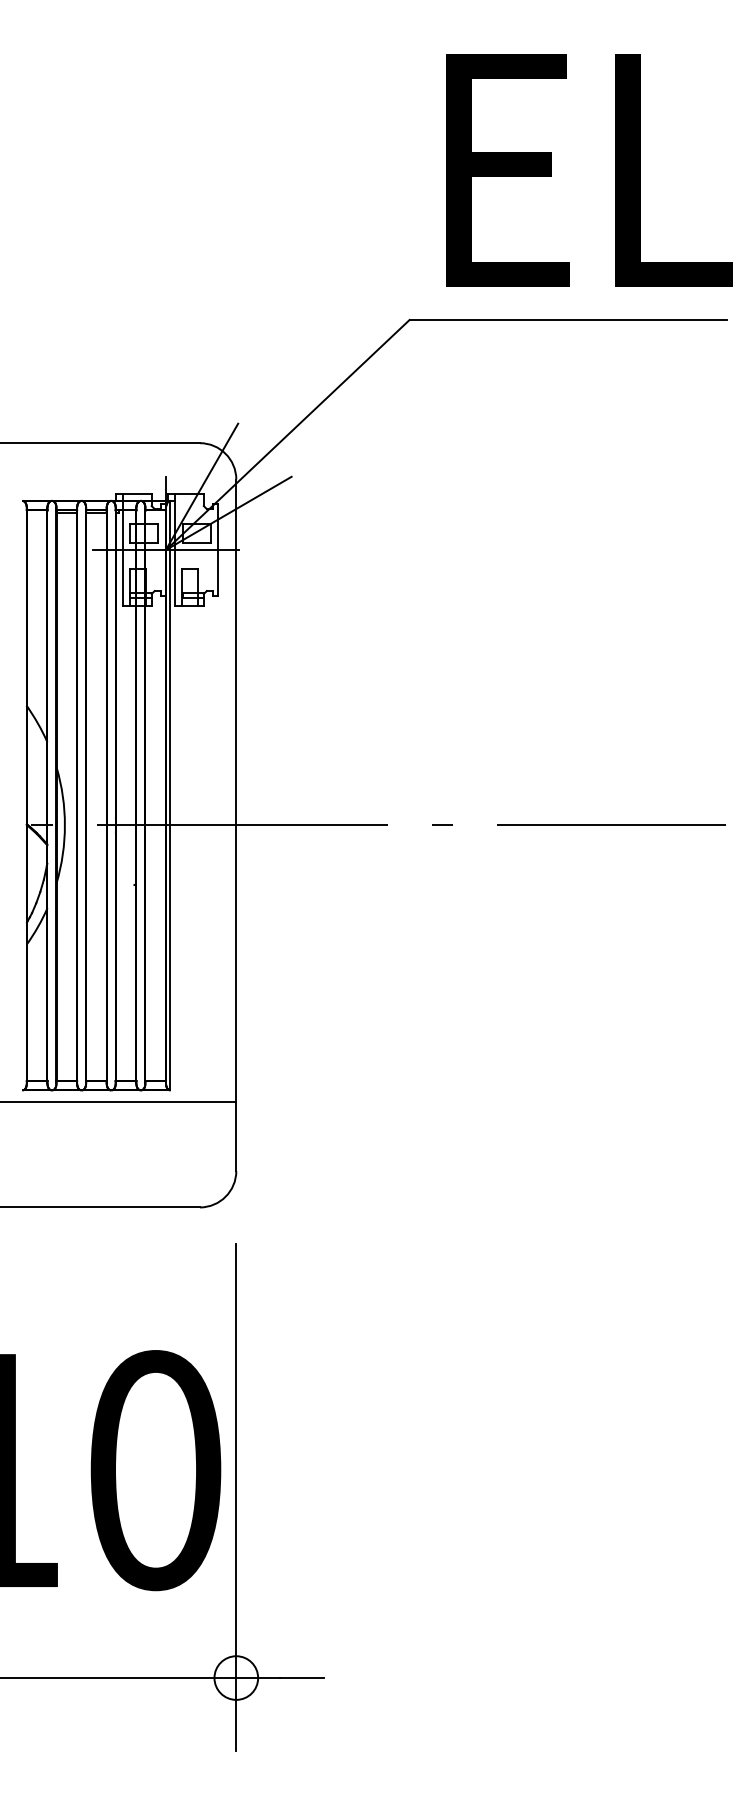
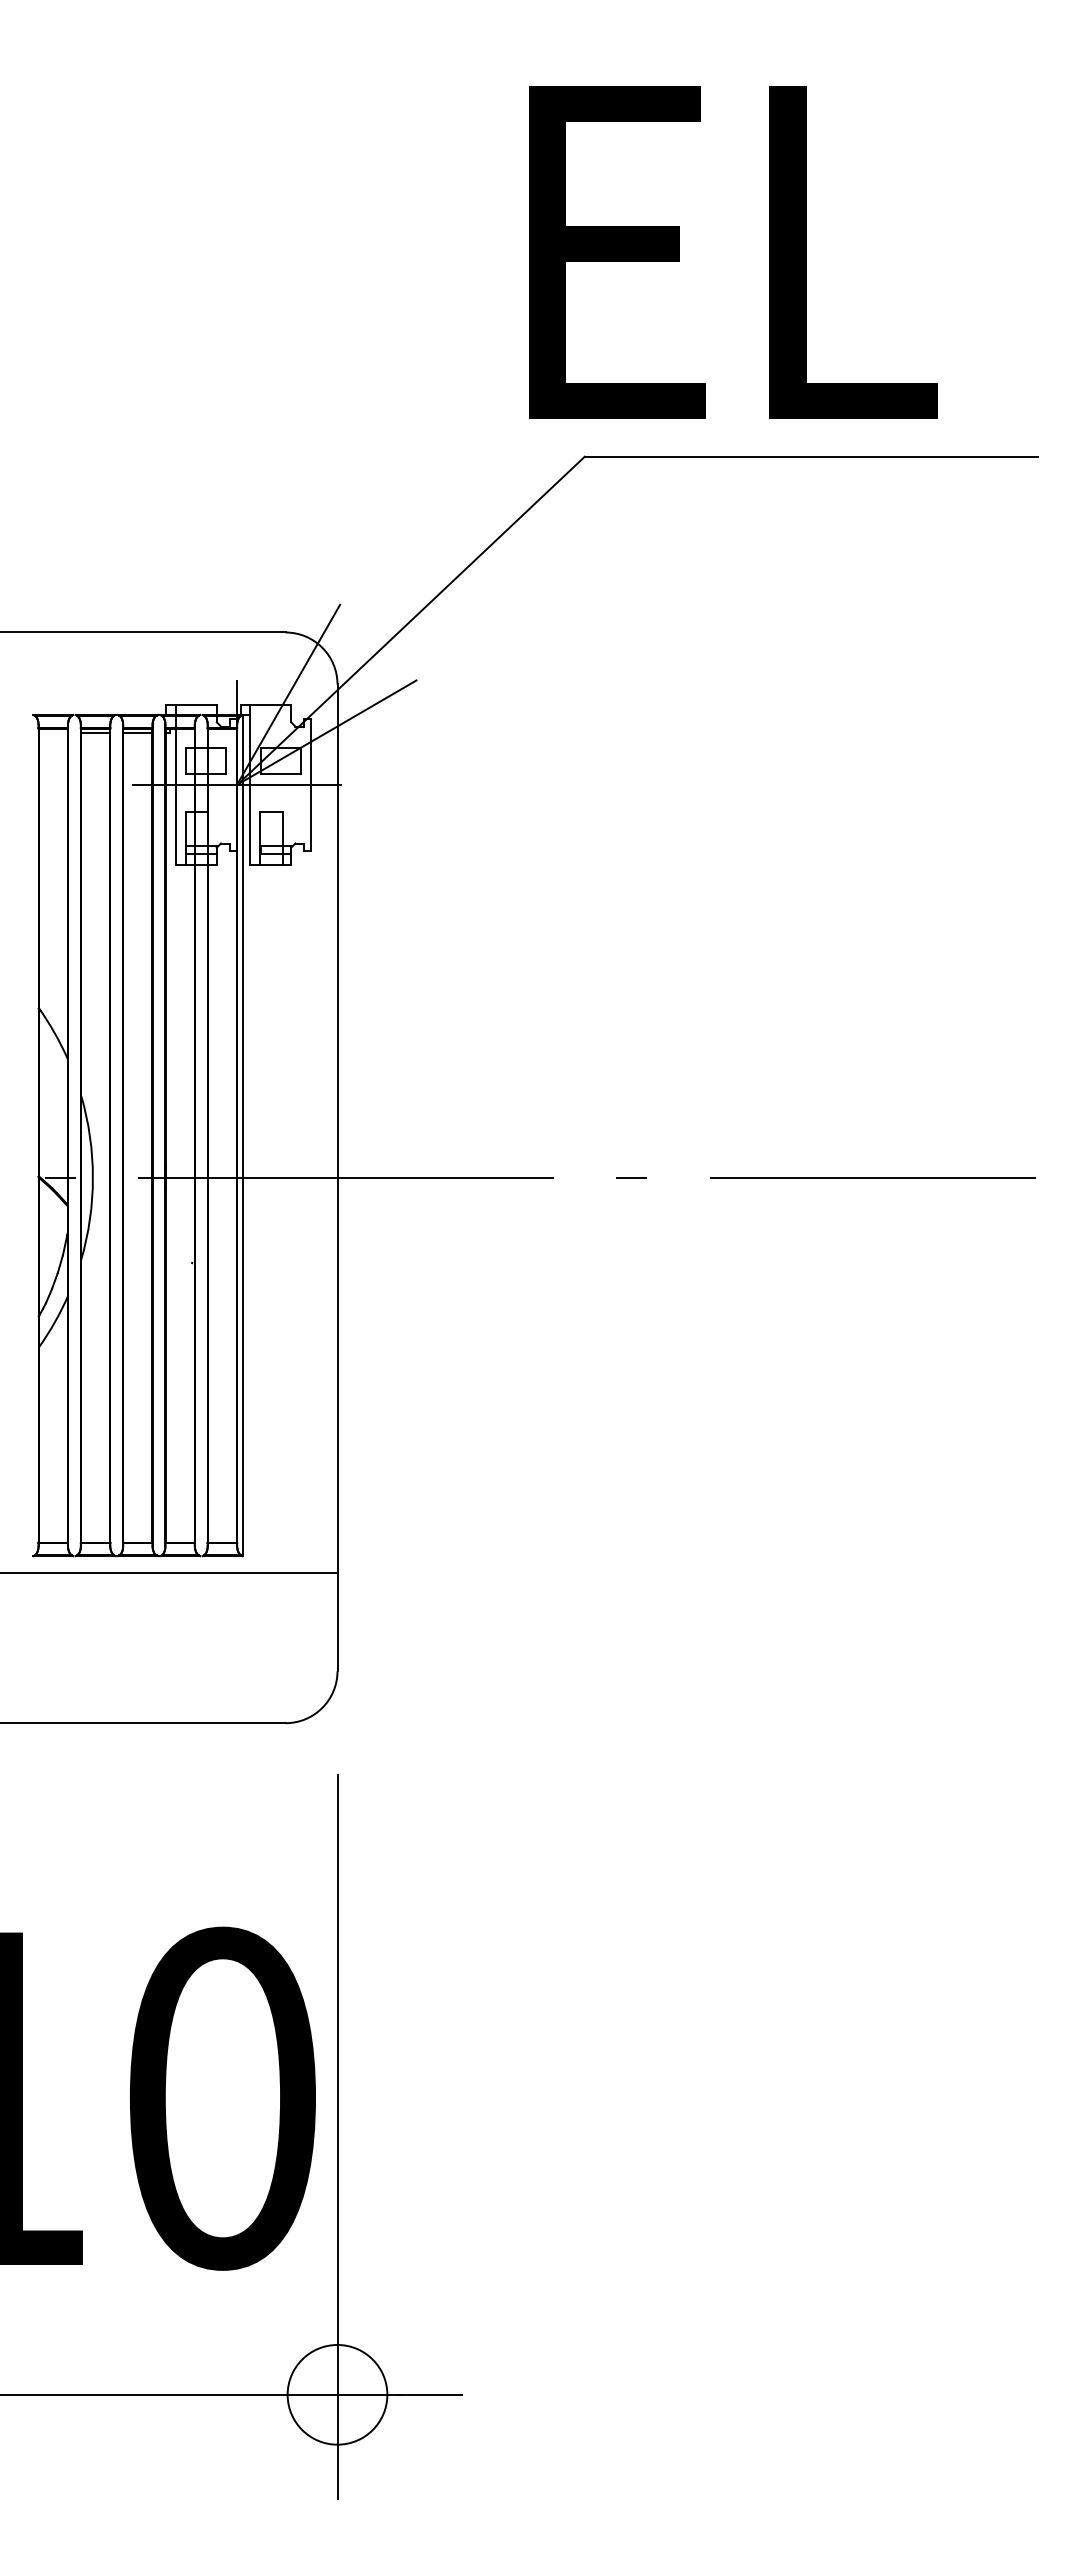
text: (589, 170) -> (733, 252), moved
circle: (236, 1677) -> (337, 2394), size x1.6

